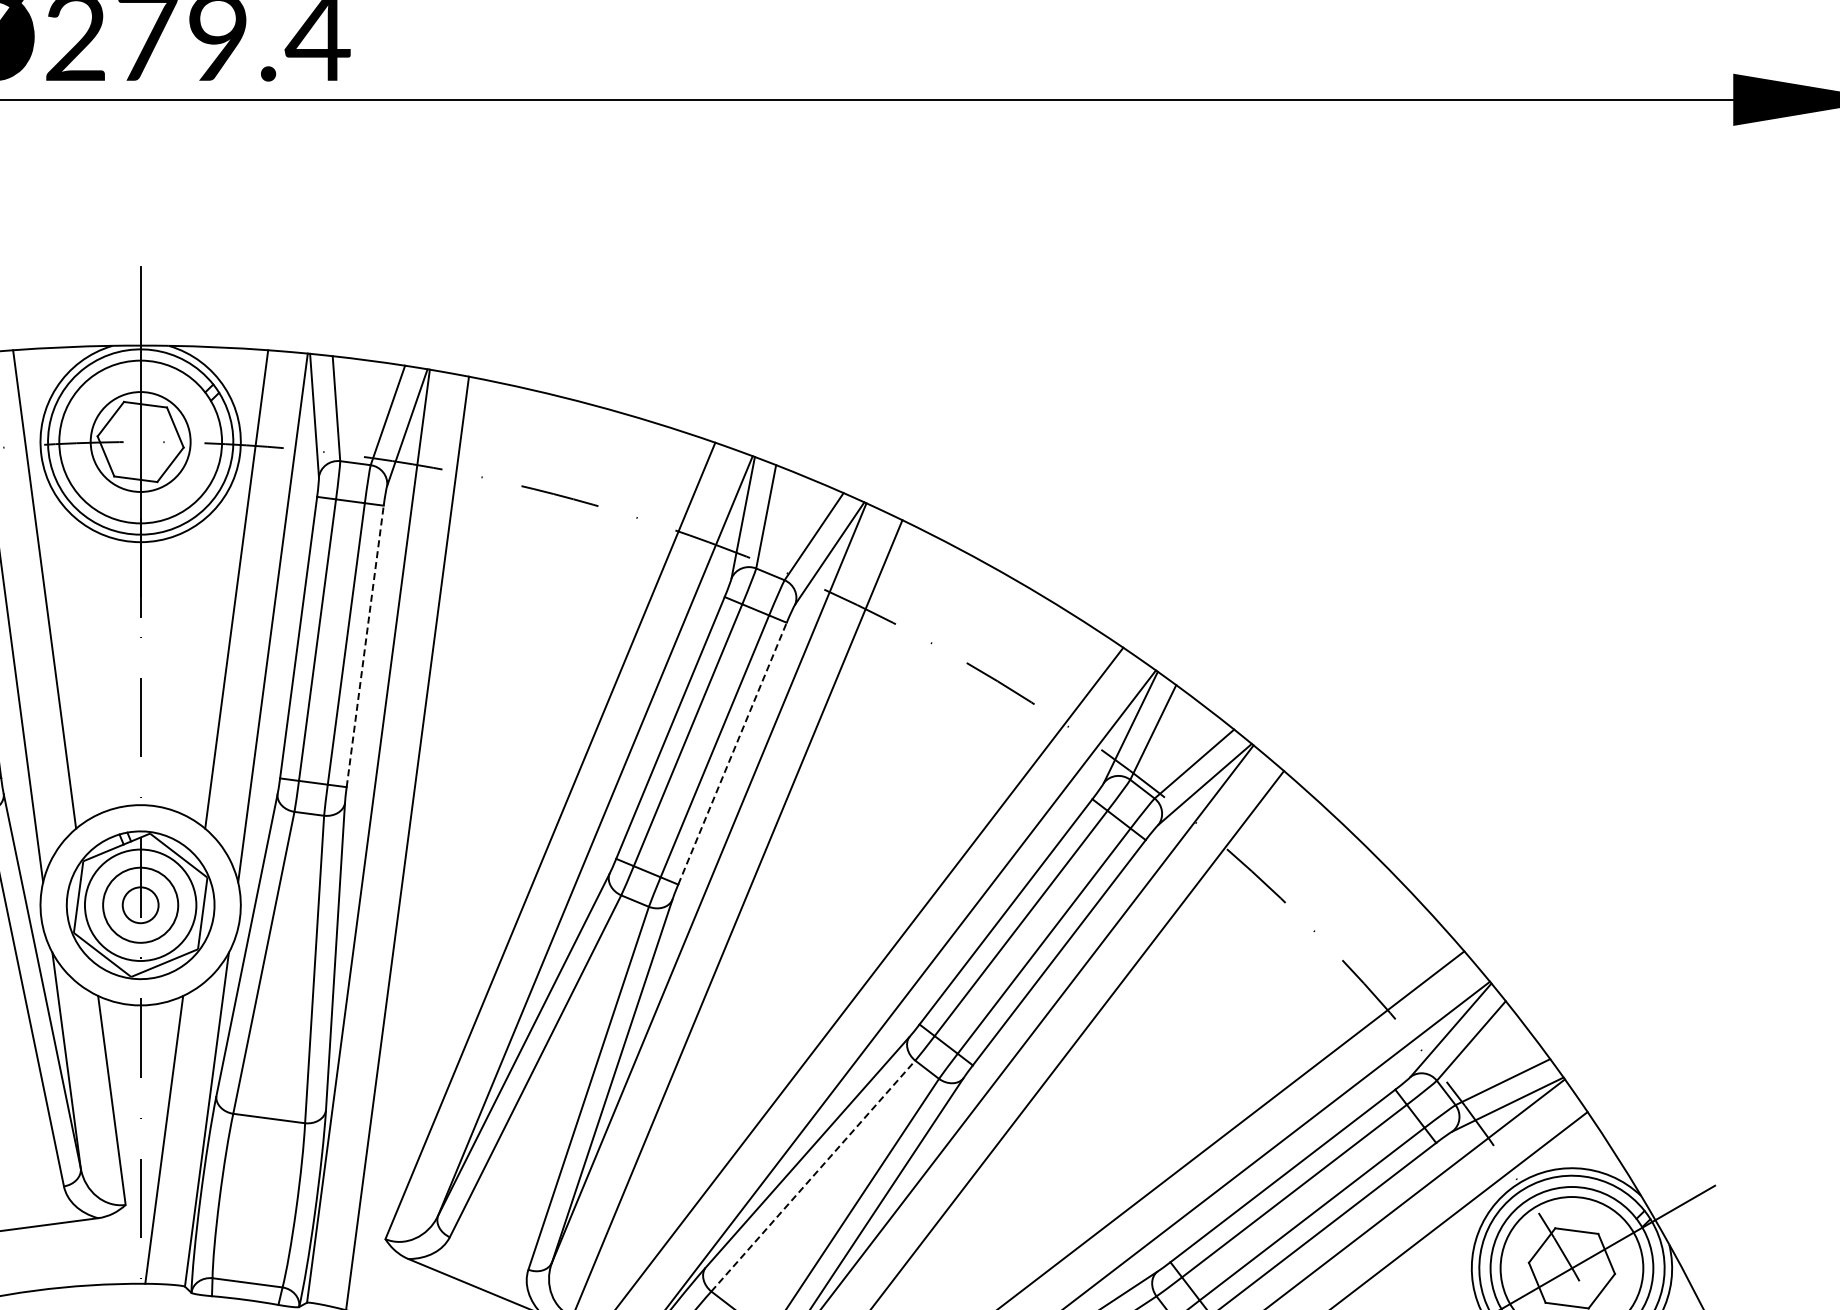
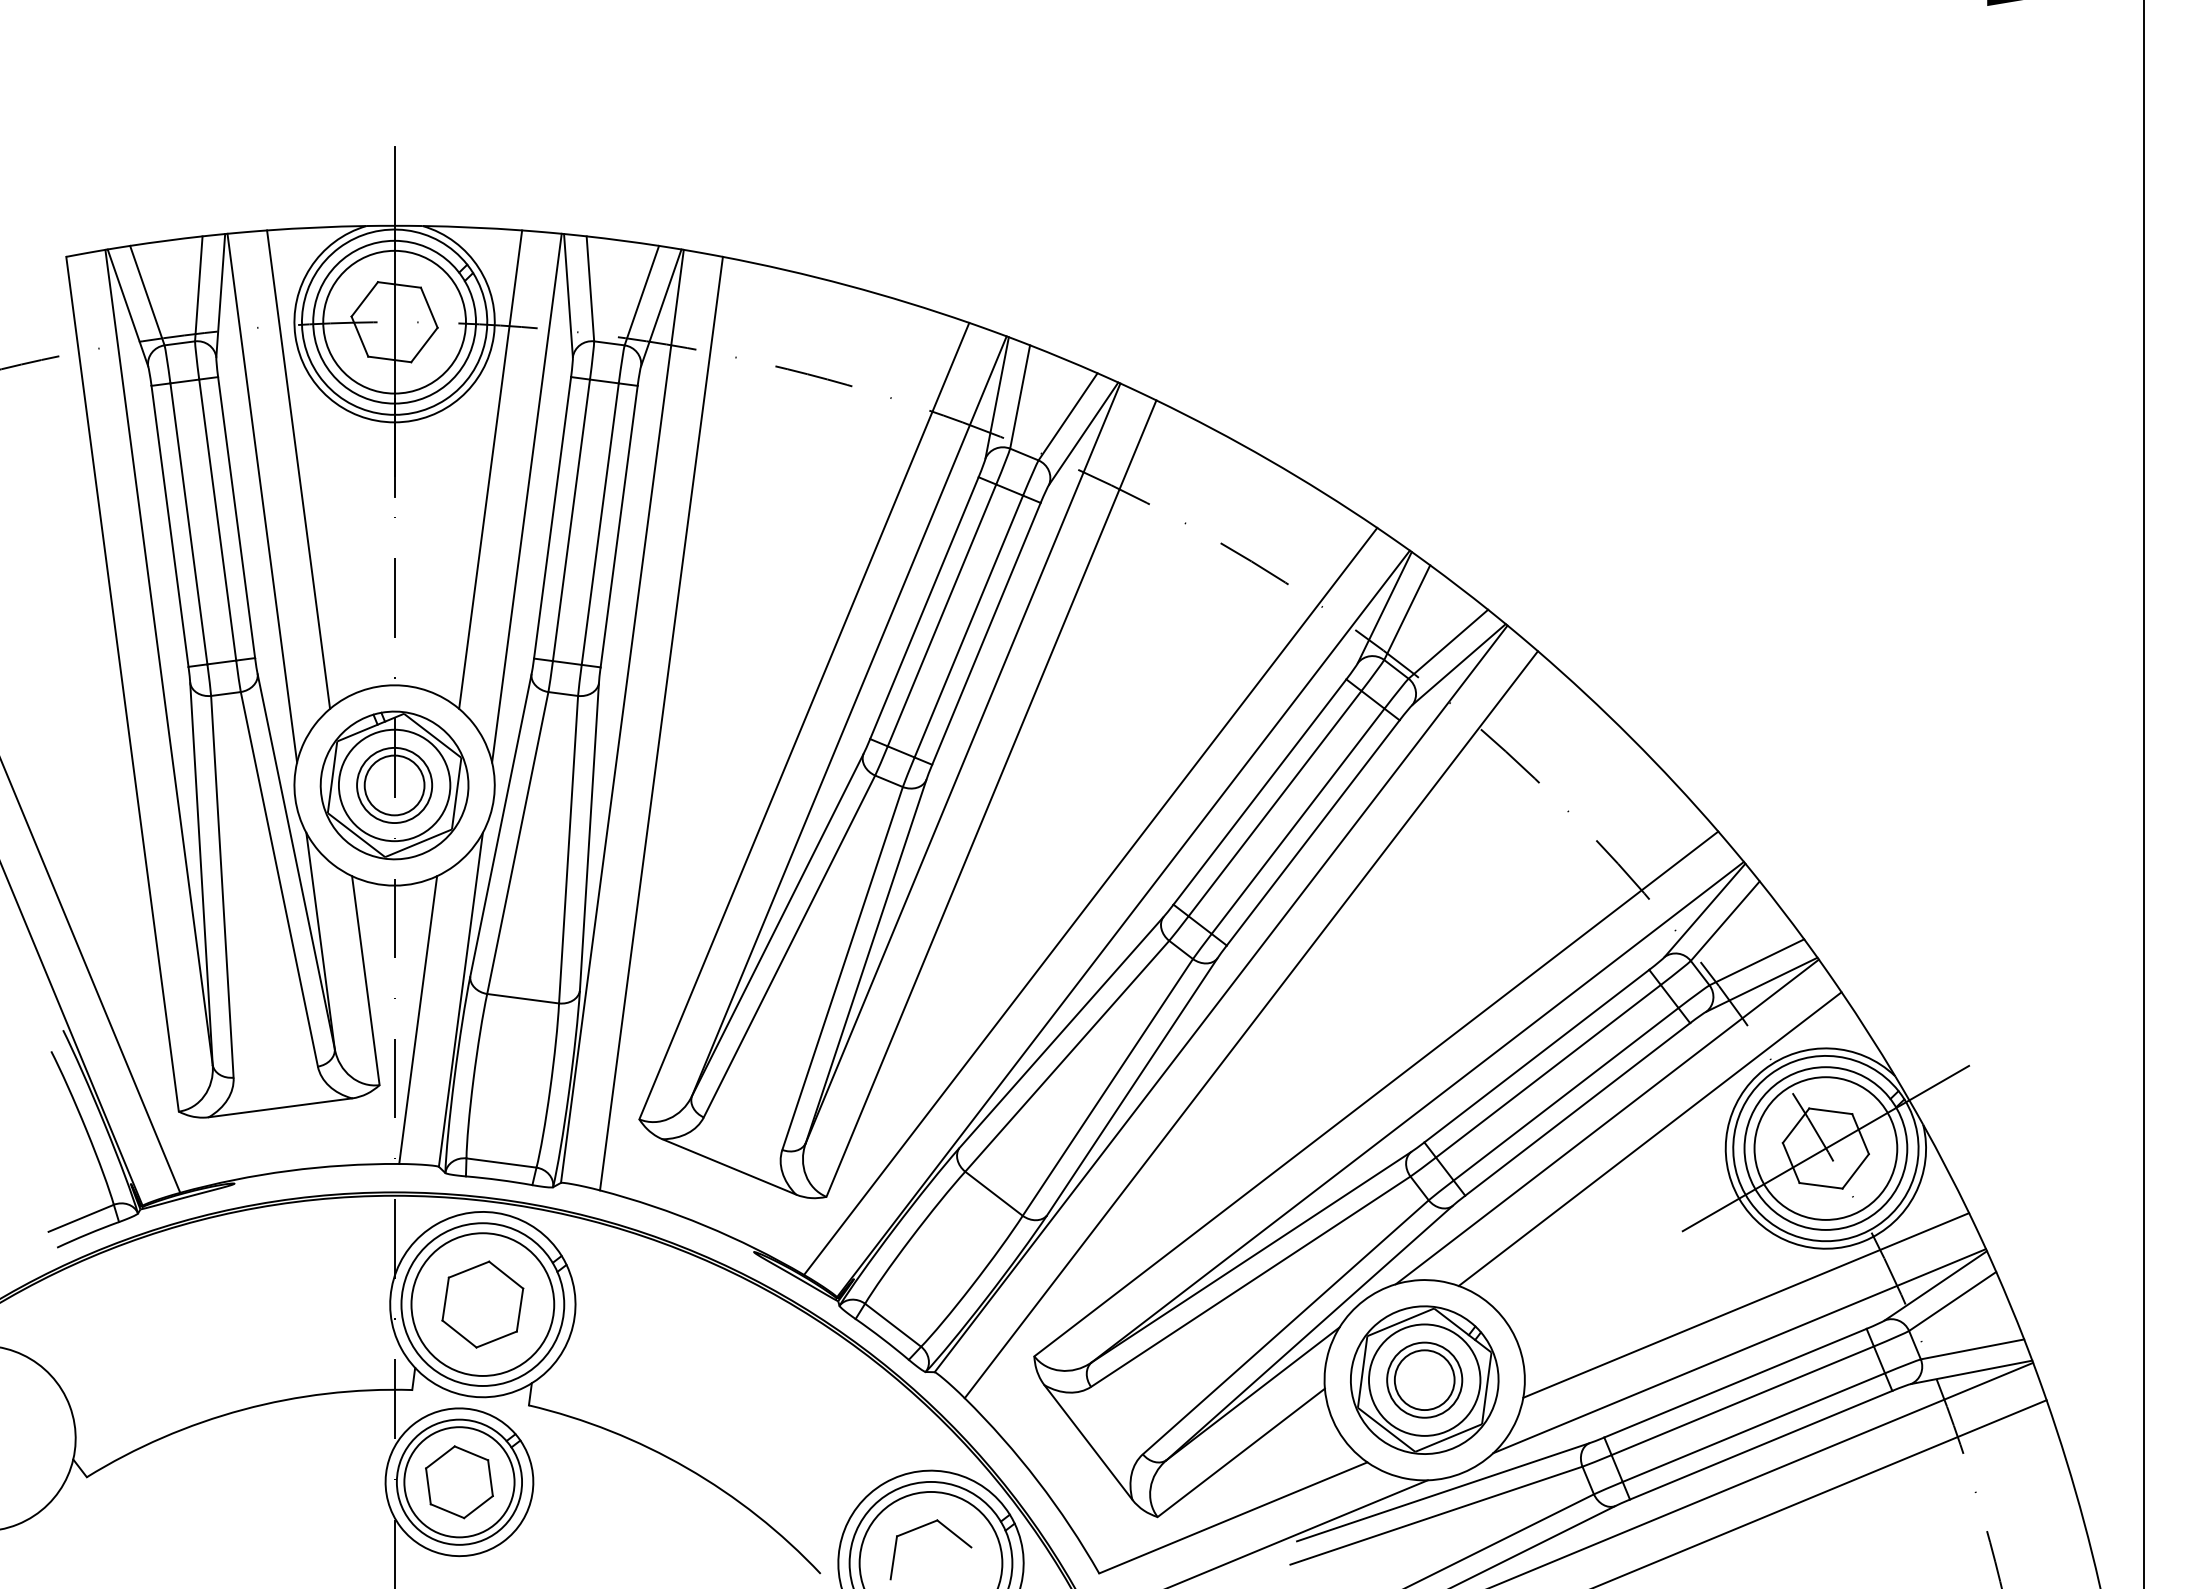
circle: (140, 441) -> (394, 321), size x1.43
line: (365, 646) -> (619, 526), dashed -> solid
line: (732, 753) -> (986, 633), dashed -> solid
circle: (140, 905) -> (394, 785), size x1.67
line: (813, 1175) -> (1067, 1055), dashed -> solid

